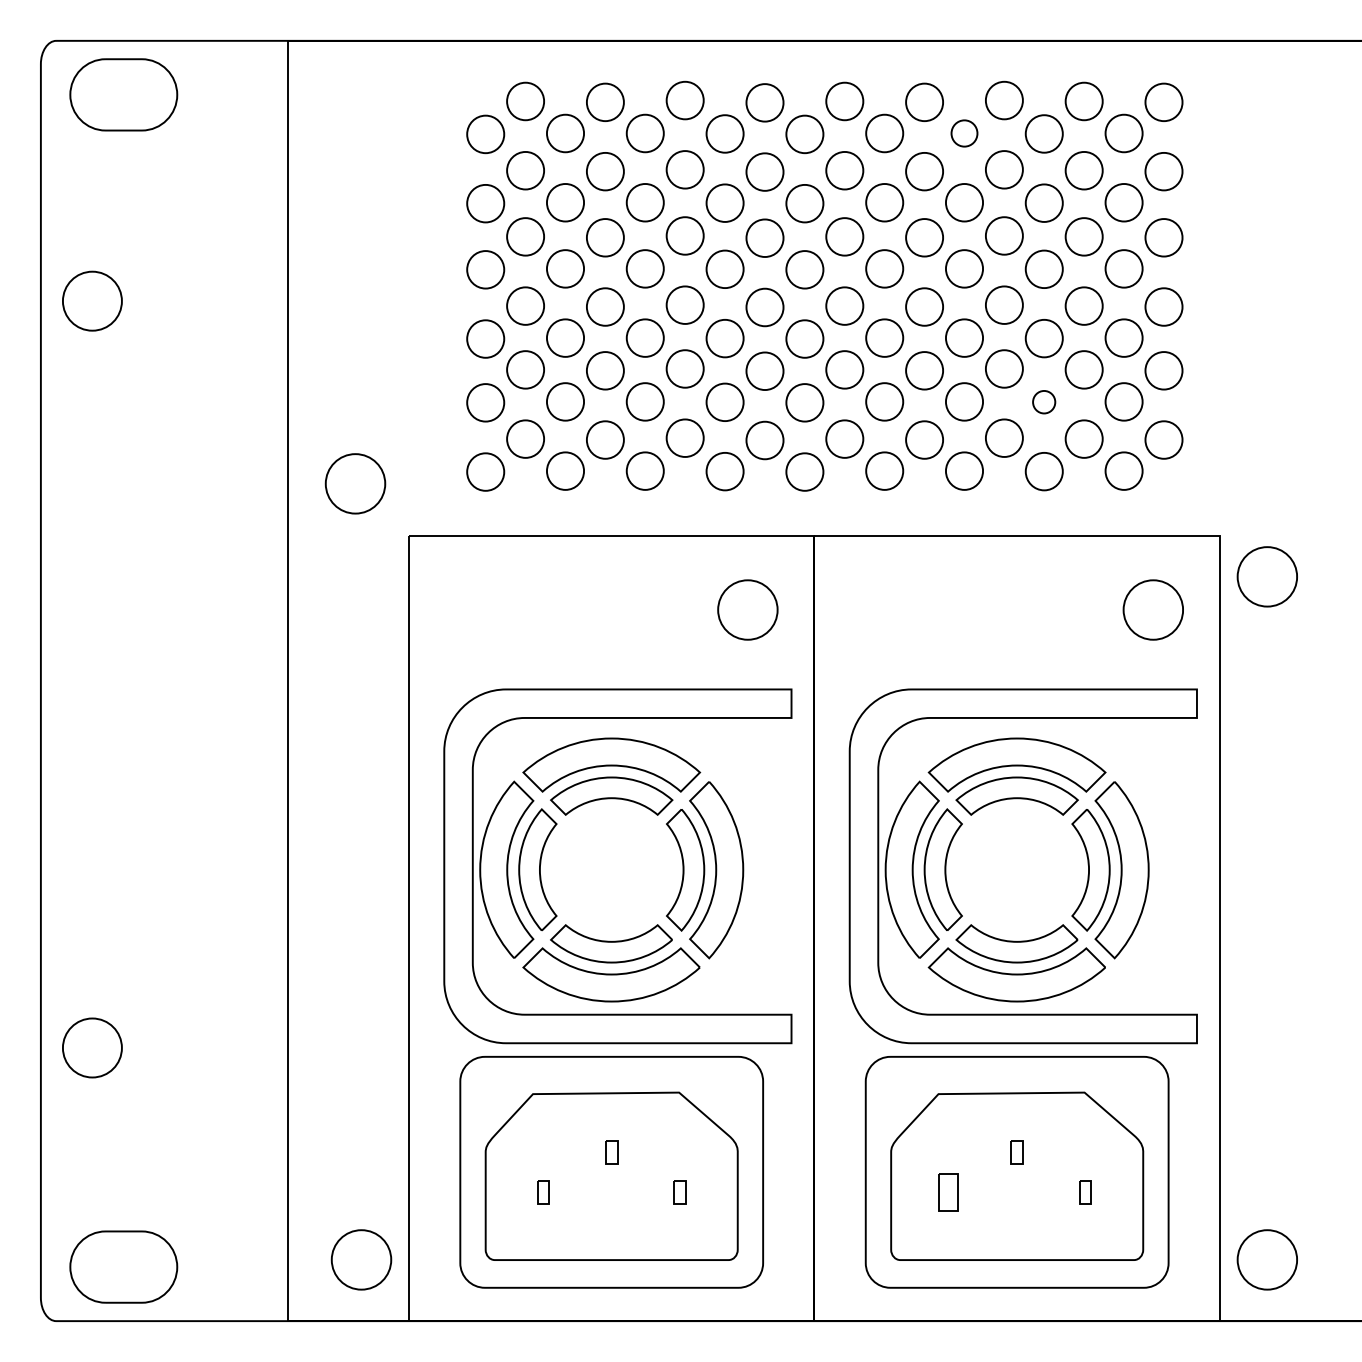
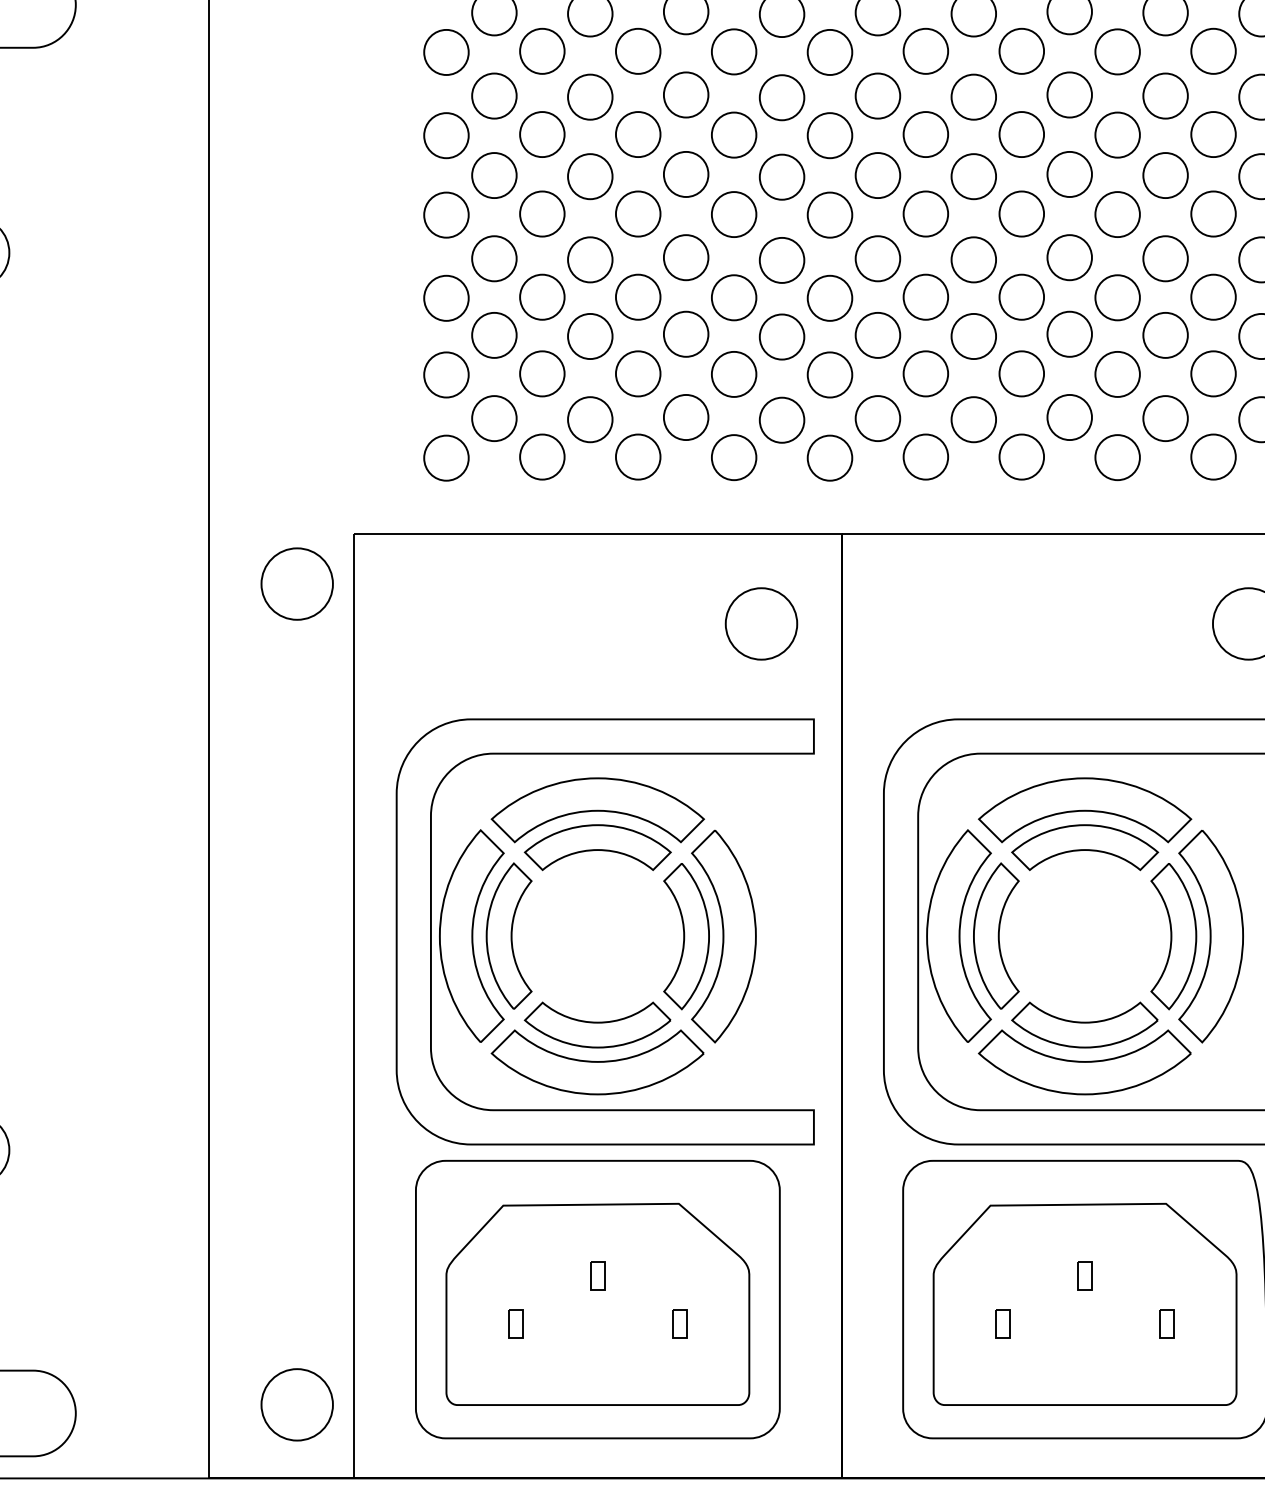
part: (964, 133) -> (1021, 51), size x1.43
part: (1043, 401) -> (1116, 373), size x1.67
part: (355, 483) -> (297, 583), moved
part: (948, 1192) -> (1002, 1323), size x0.62

